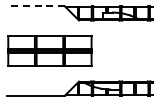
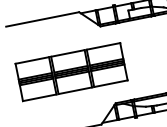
line: (35, 6) -> (42, 19), dashed -> solid

